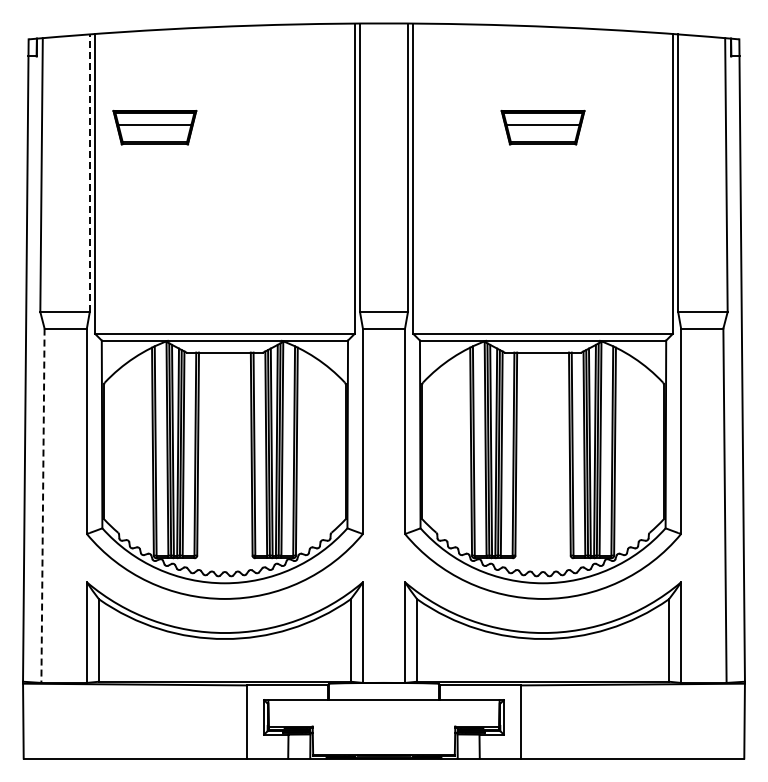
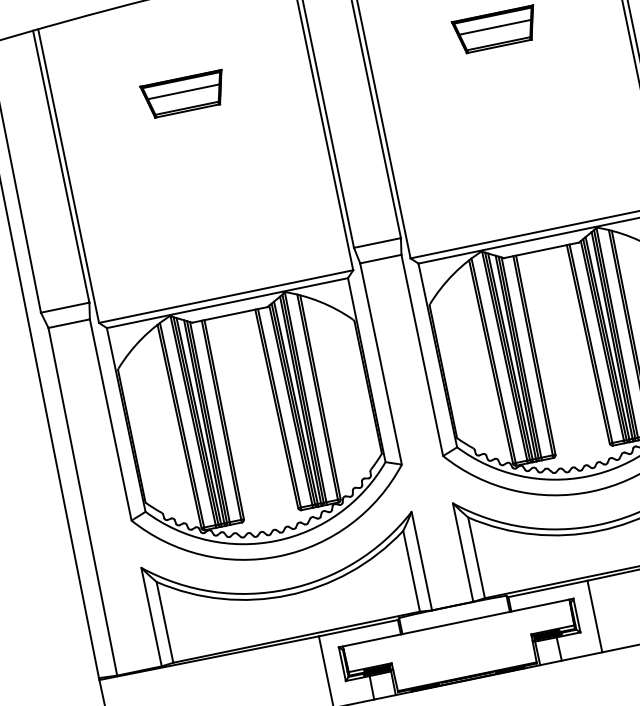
part: (154, 127) -> (183, 94), moved
line: (89, 173) -> (60, 166), dashed -> solid
line: (42, 506) -> (82, 502), dashed -> solid

